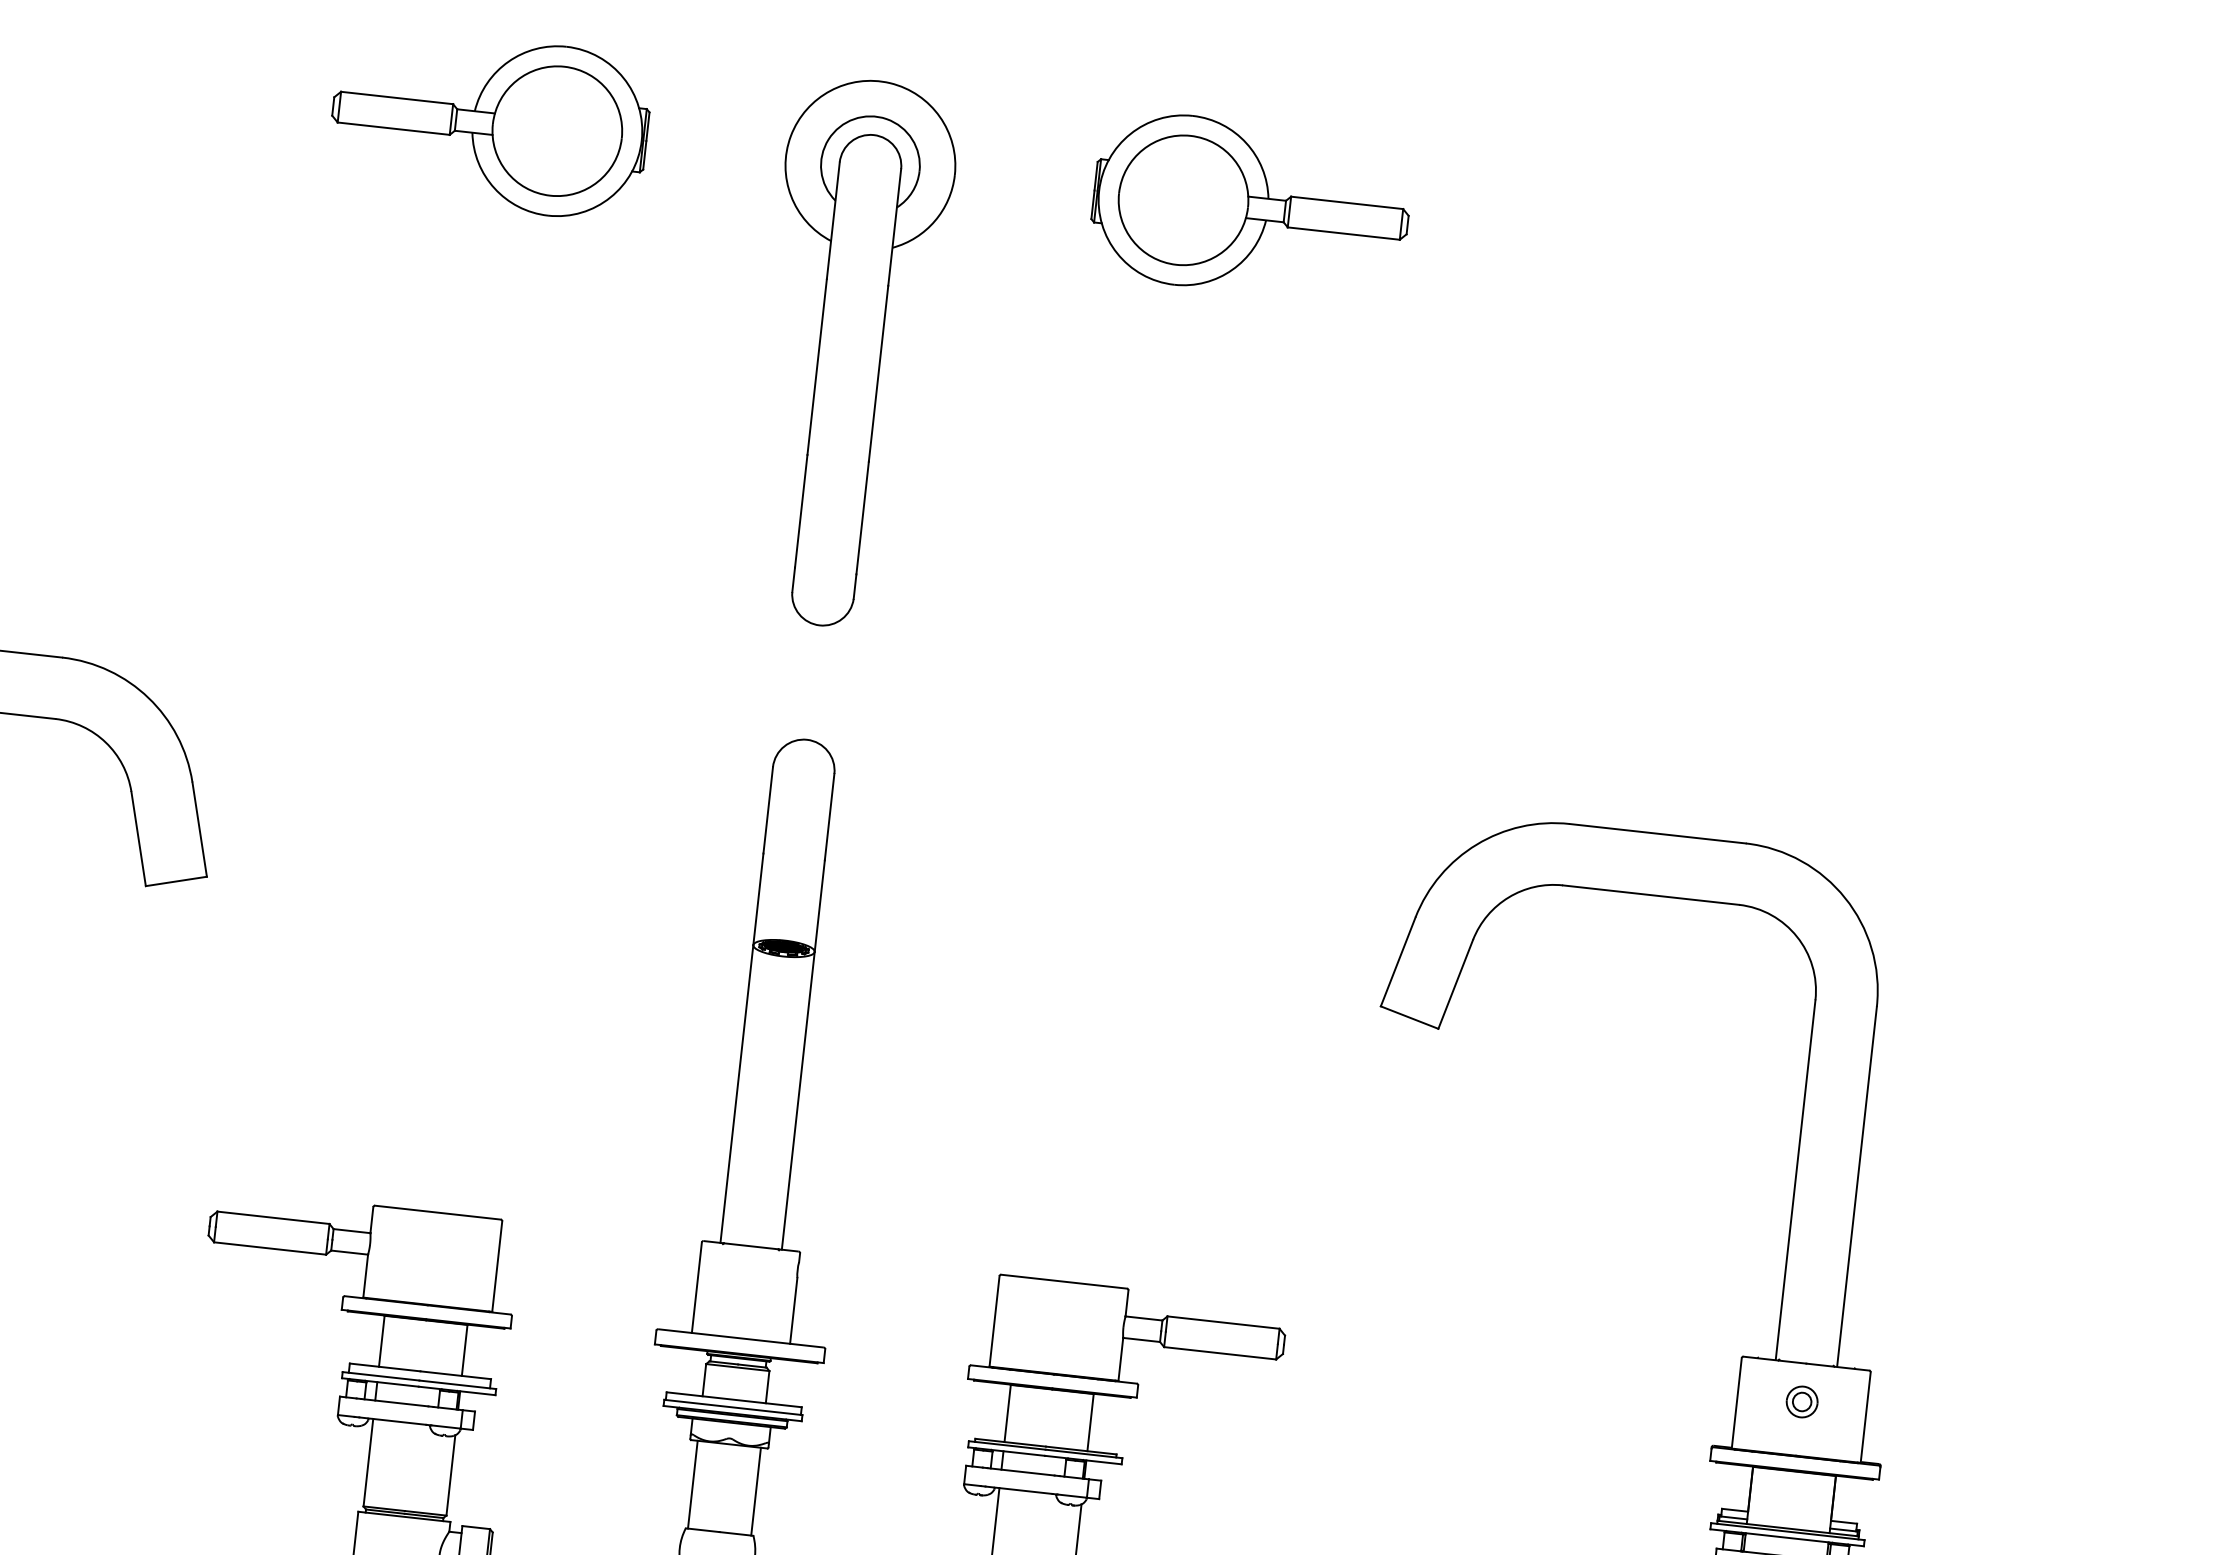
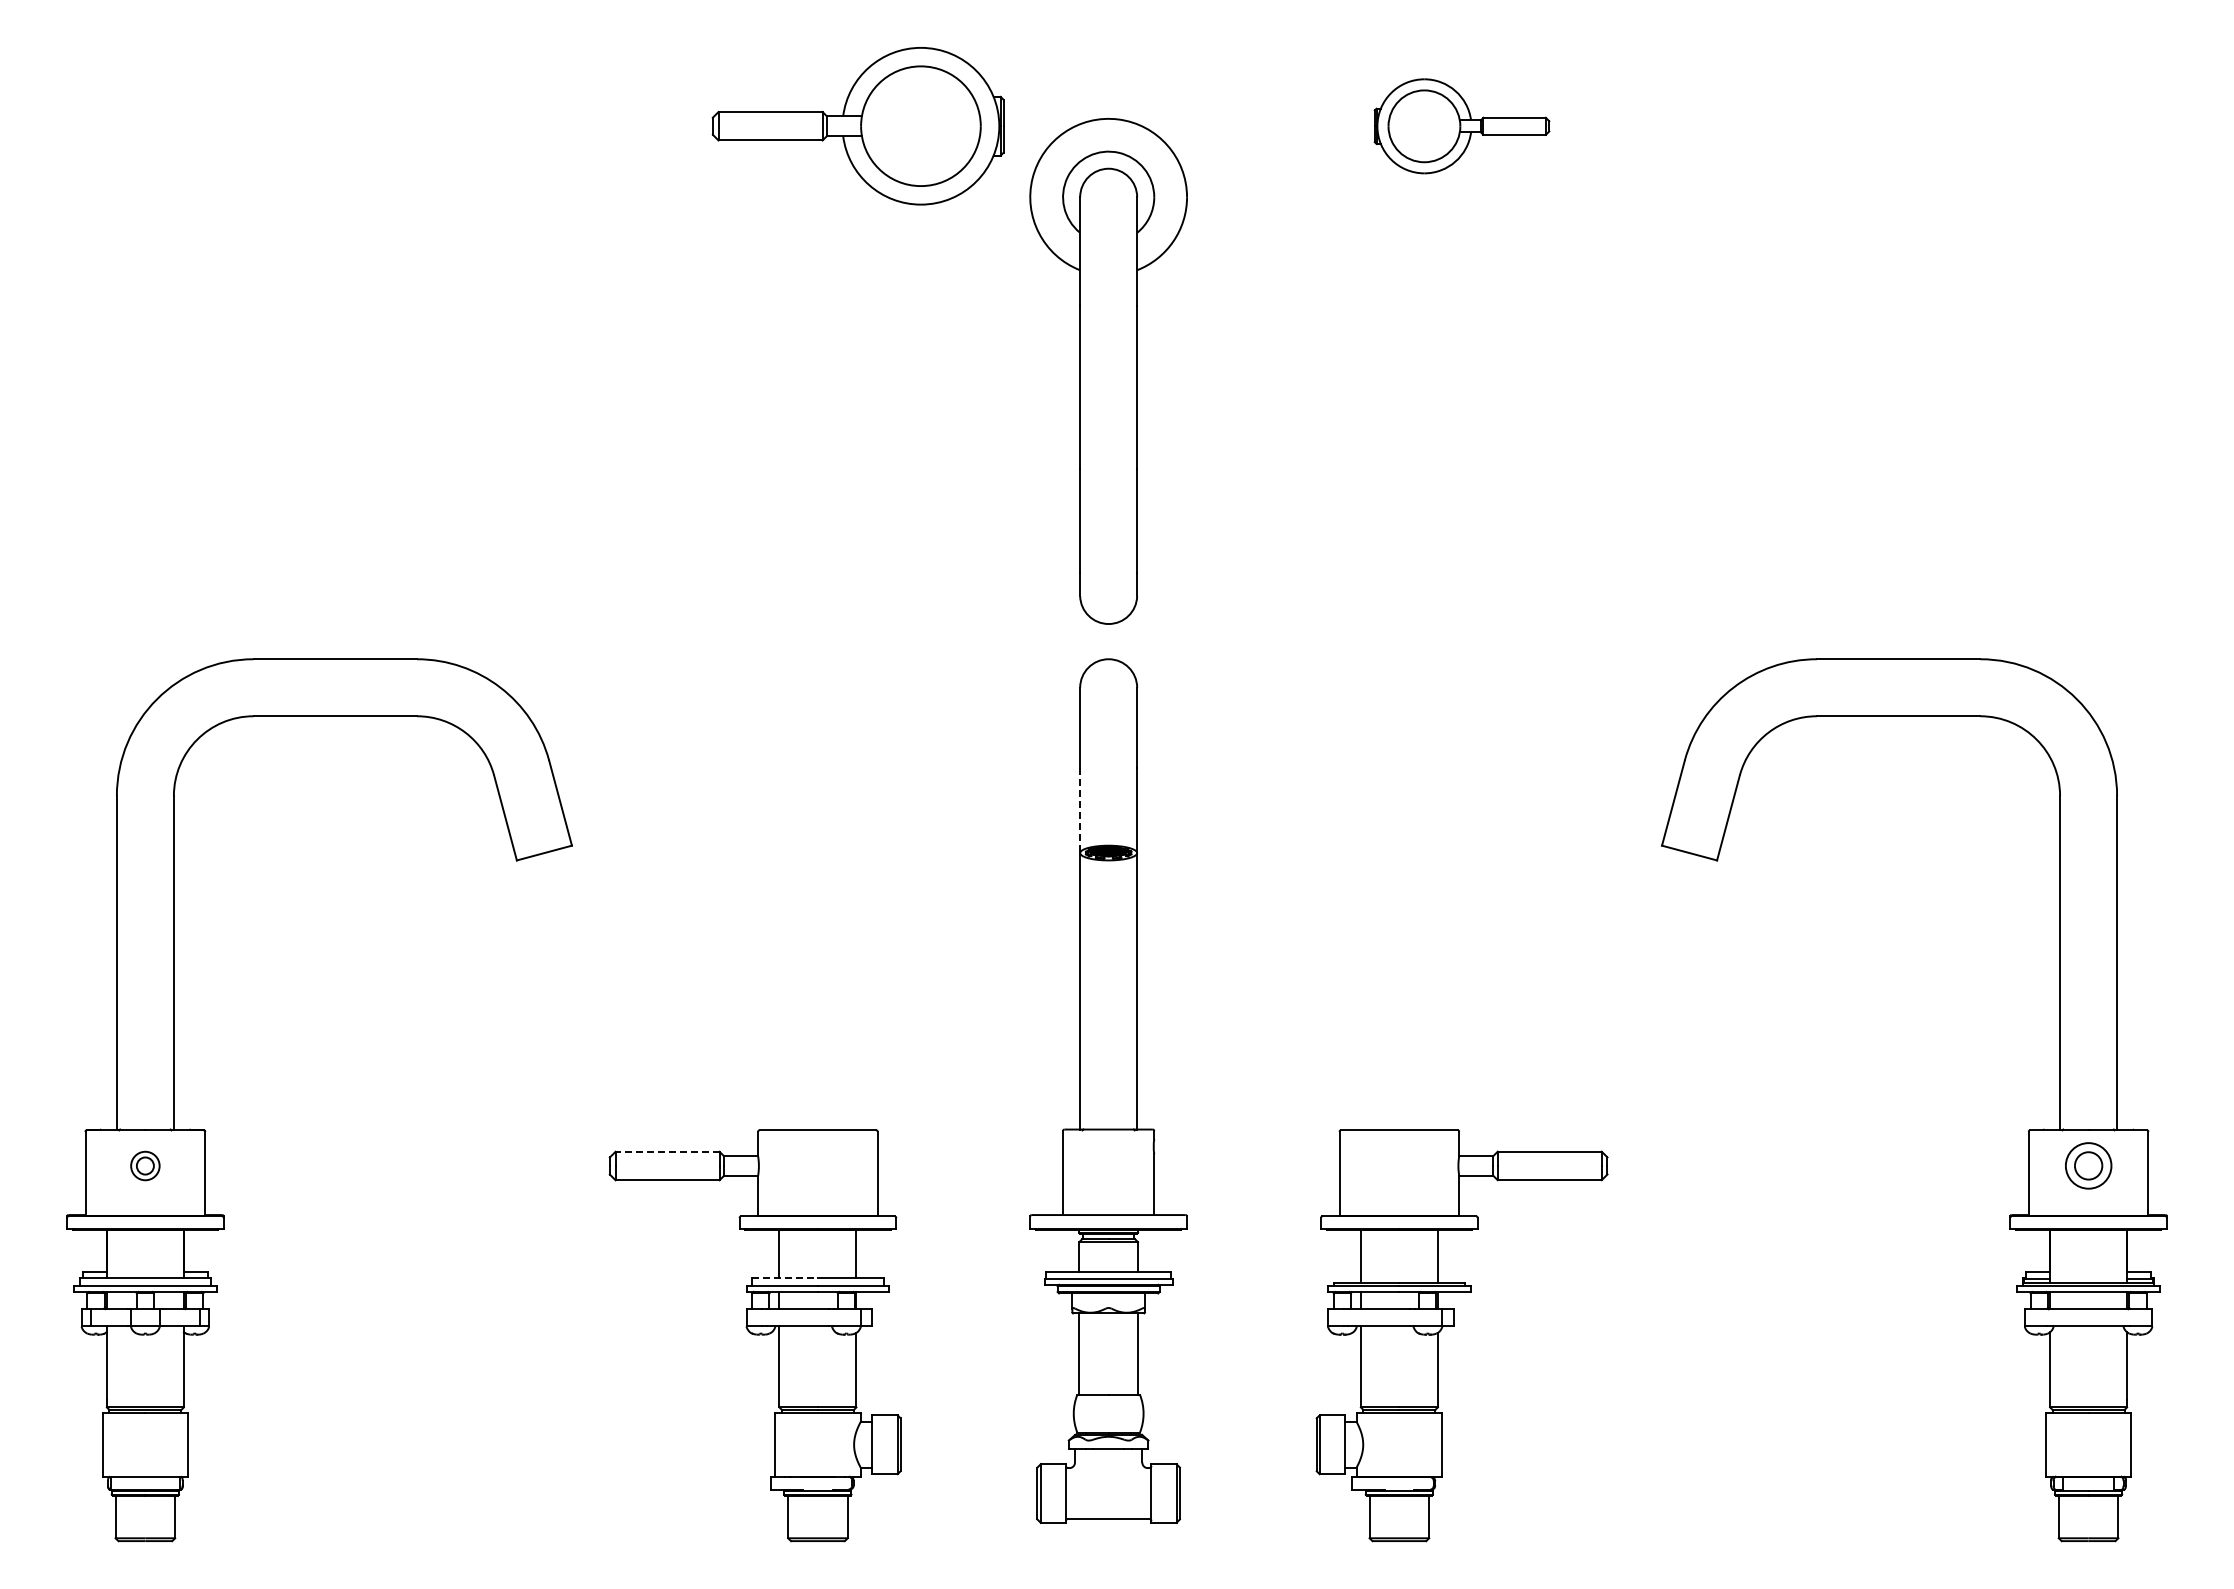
part: (488, 123) -> (857, 126), moved
part: (1250, 208) -> (1461, 126), size x0.6
part: (849, 353) -> (1108, 371), moved
line: (758, 899) -> (1080, 810), solid -> dashed
line: (273, 1217) -> (667, 1151), solid -> dashed
line: (385, 1367) -> (785, 1277), solid -> dashed
part: (1802, 1401) -> (2088, 1165), size x1.6

